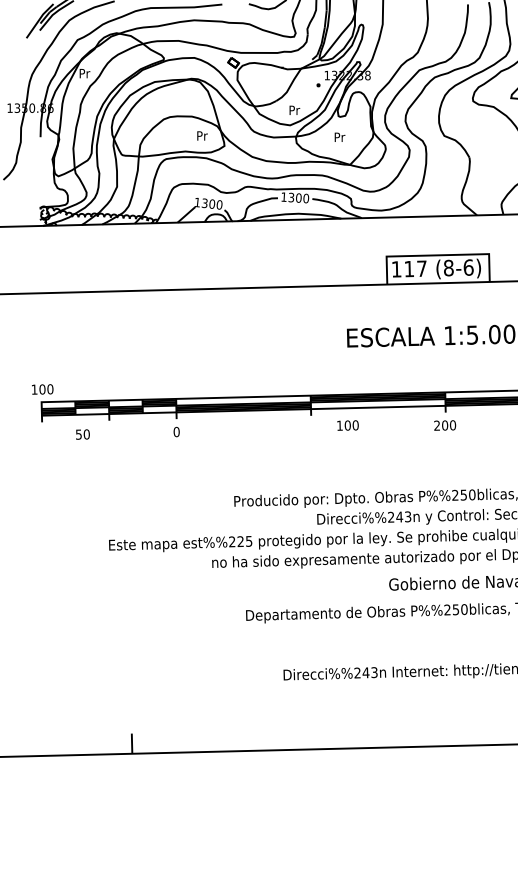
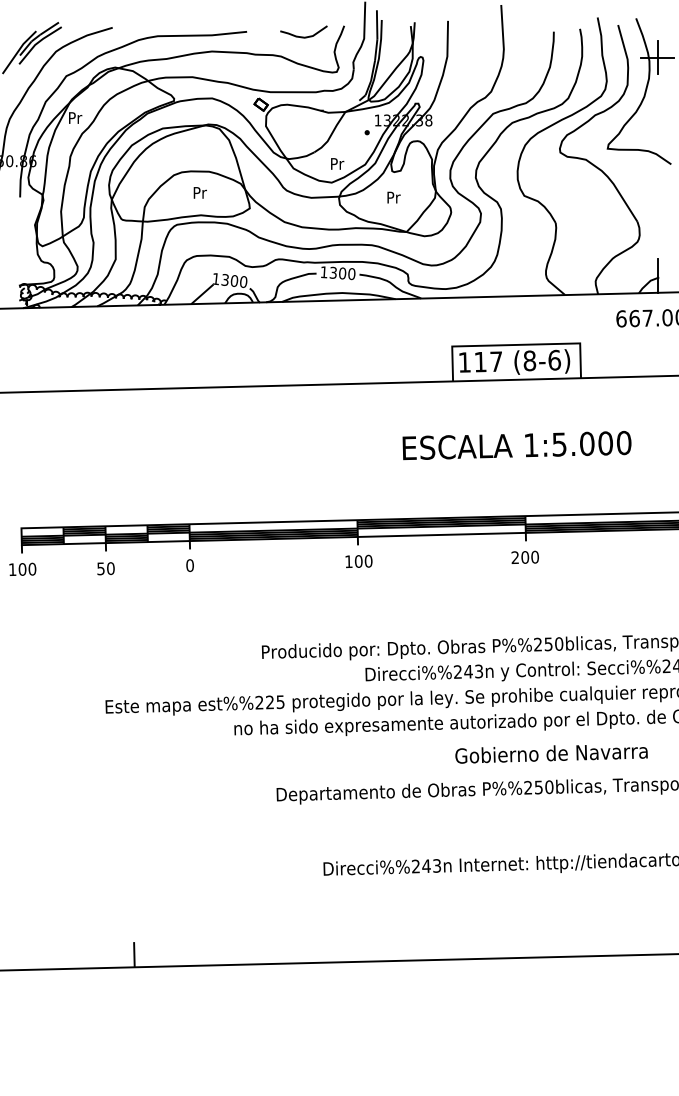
text: (201, 135) -> (199, 192), moved
text: (42, 388) -> (22, 568), moved
text: (347, 424) -> (358, 560), moved
text: (82, 434) -> (105, 568), moved

